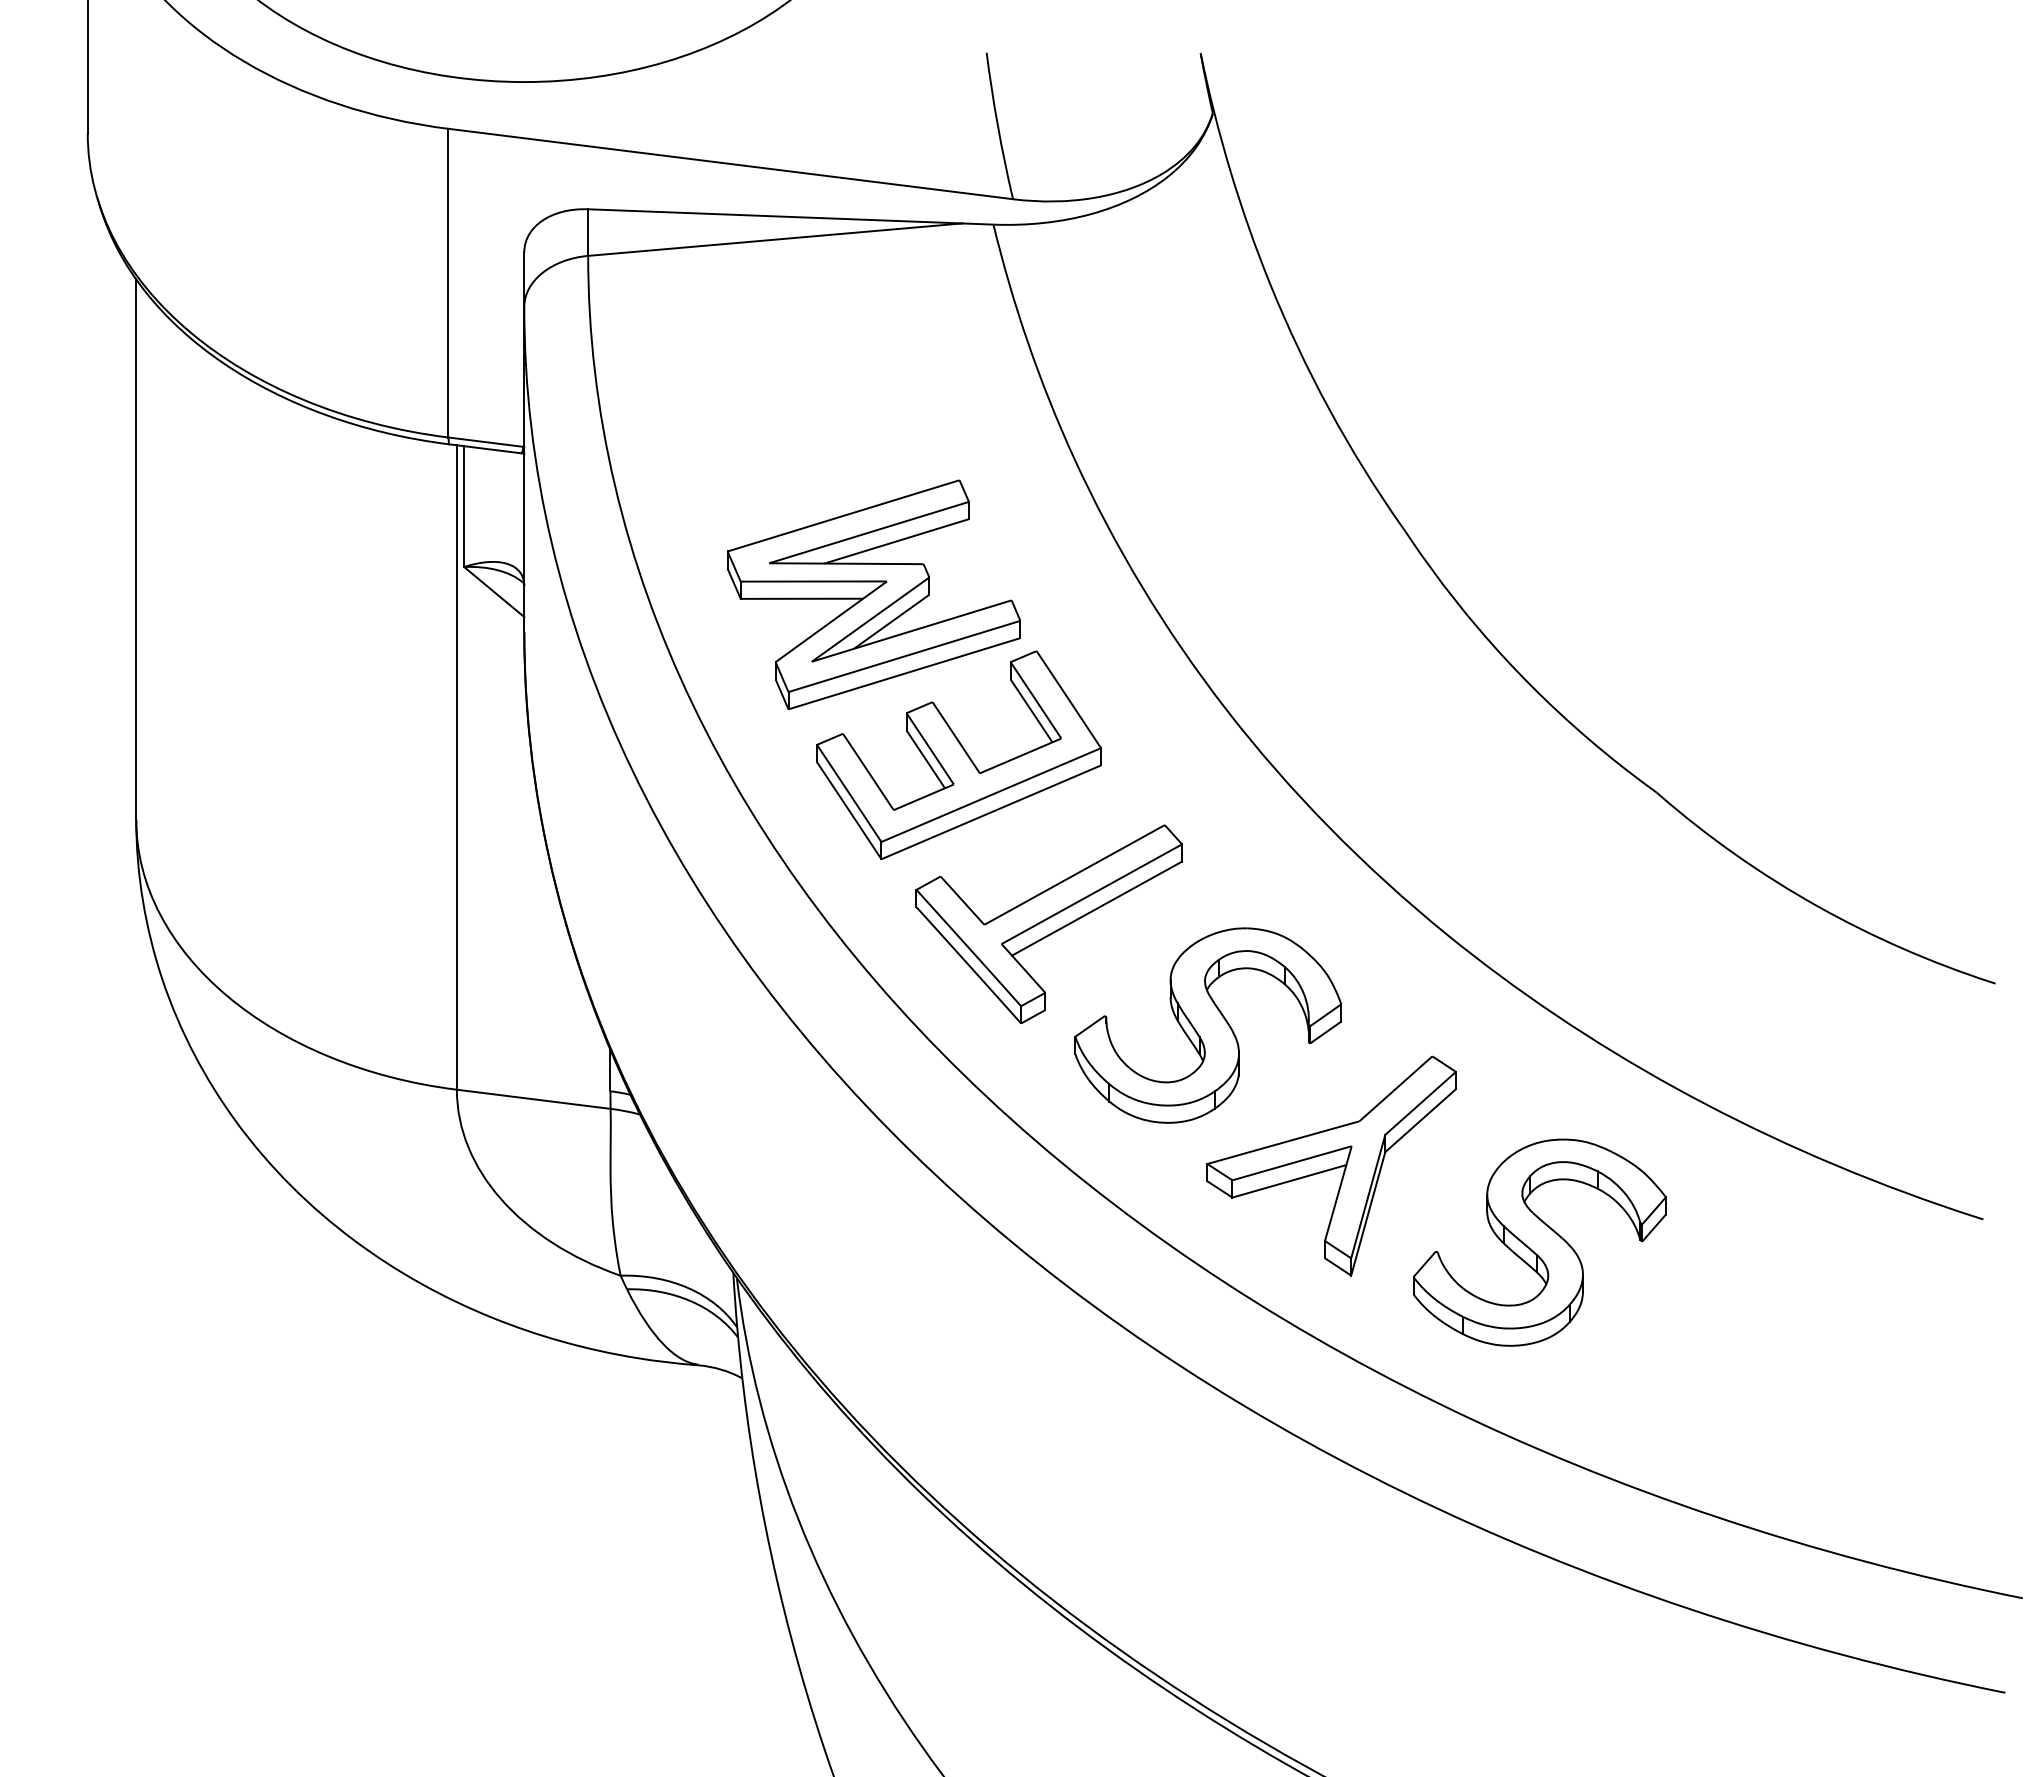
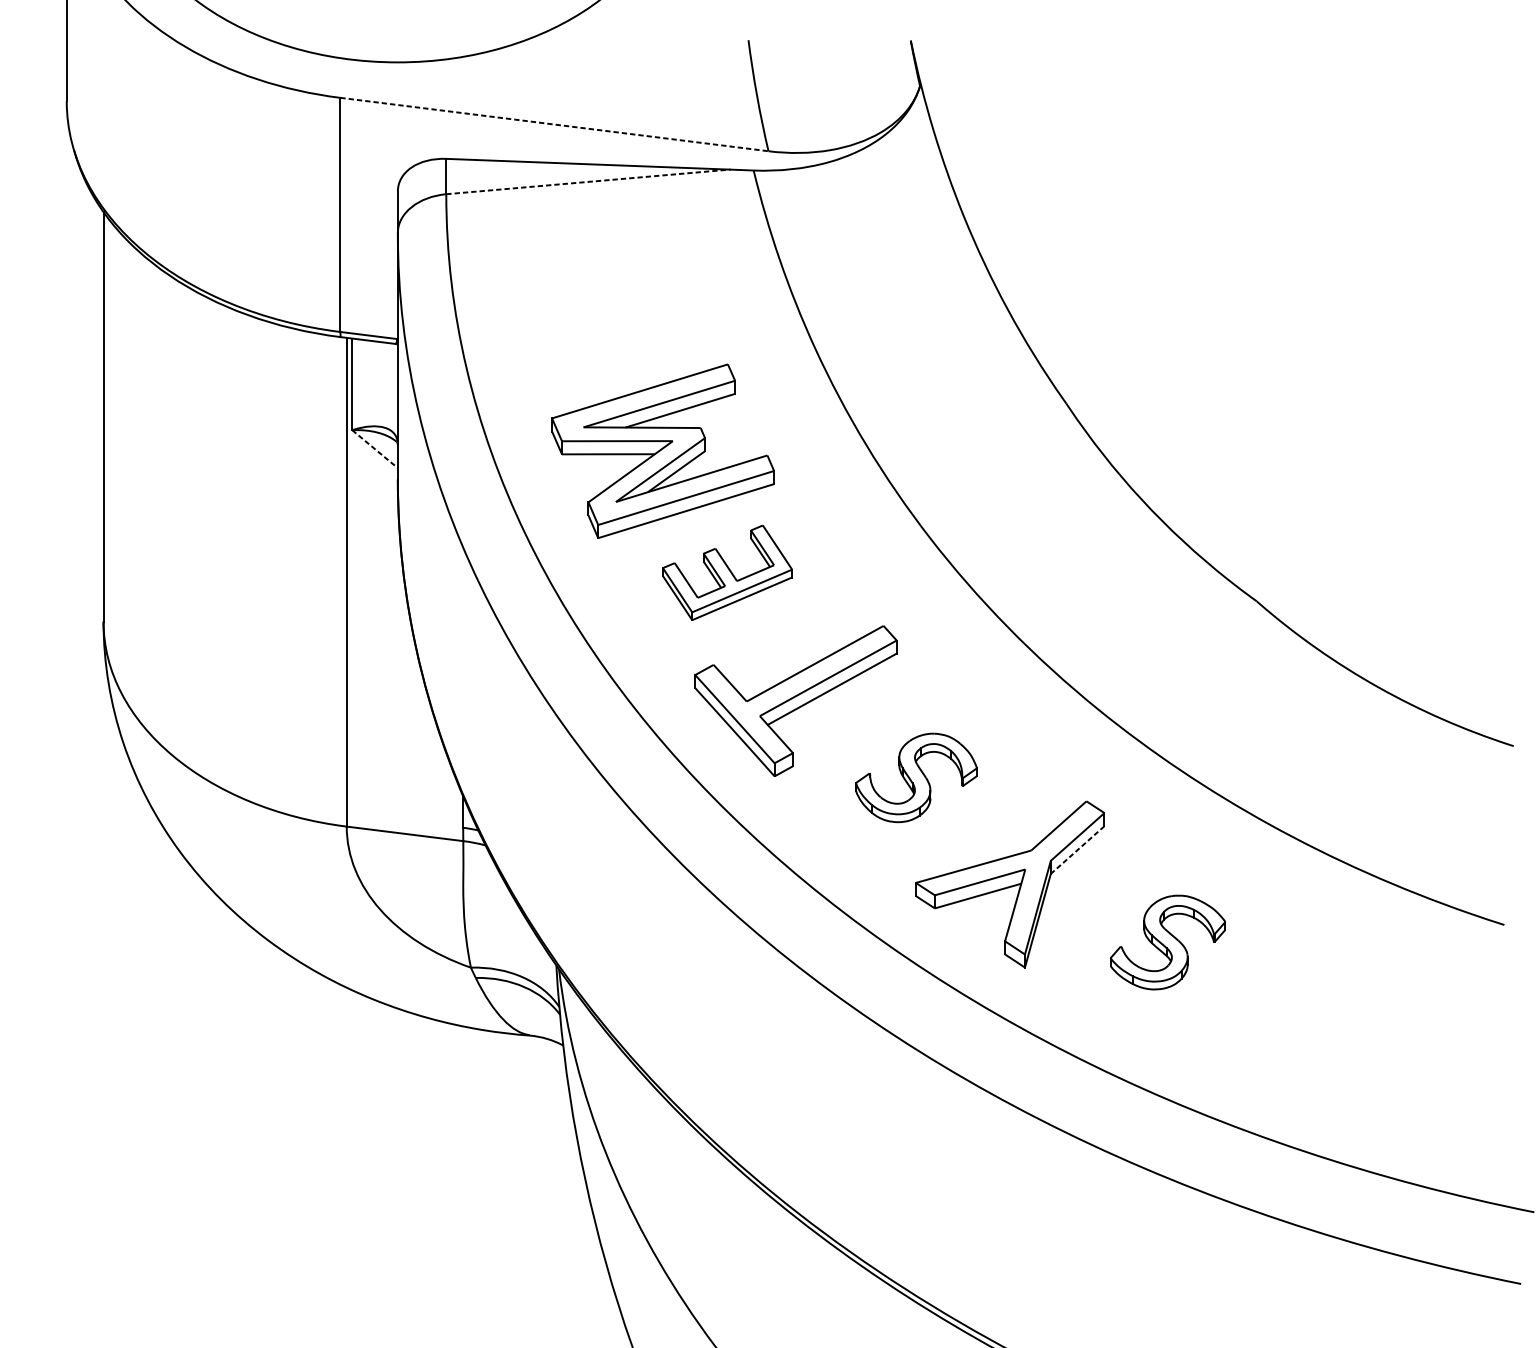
line: (731, 164) -> (554, 124), solid -> dashed
line: (775, 239) -> (588, 181), solid -> dashed
line: (494, 592) -> (375, 449), solid -> dashed
part: (958, 754) -> (727, 572), size x0.6
part: (1207, 1025) -> (915, 777), size x0.6
line: (1420, 1120) -> (1077, 849), solid -> dashed
part: (1539, 1242) -> (1167, 942), size x0.6

